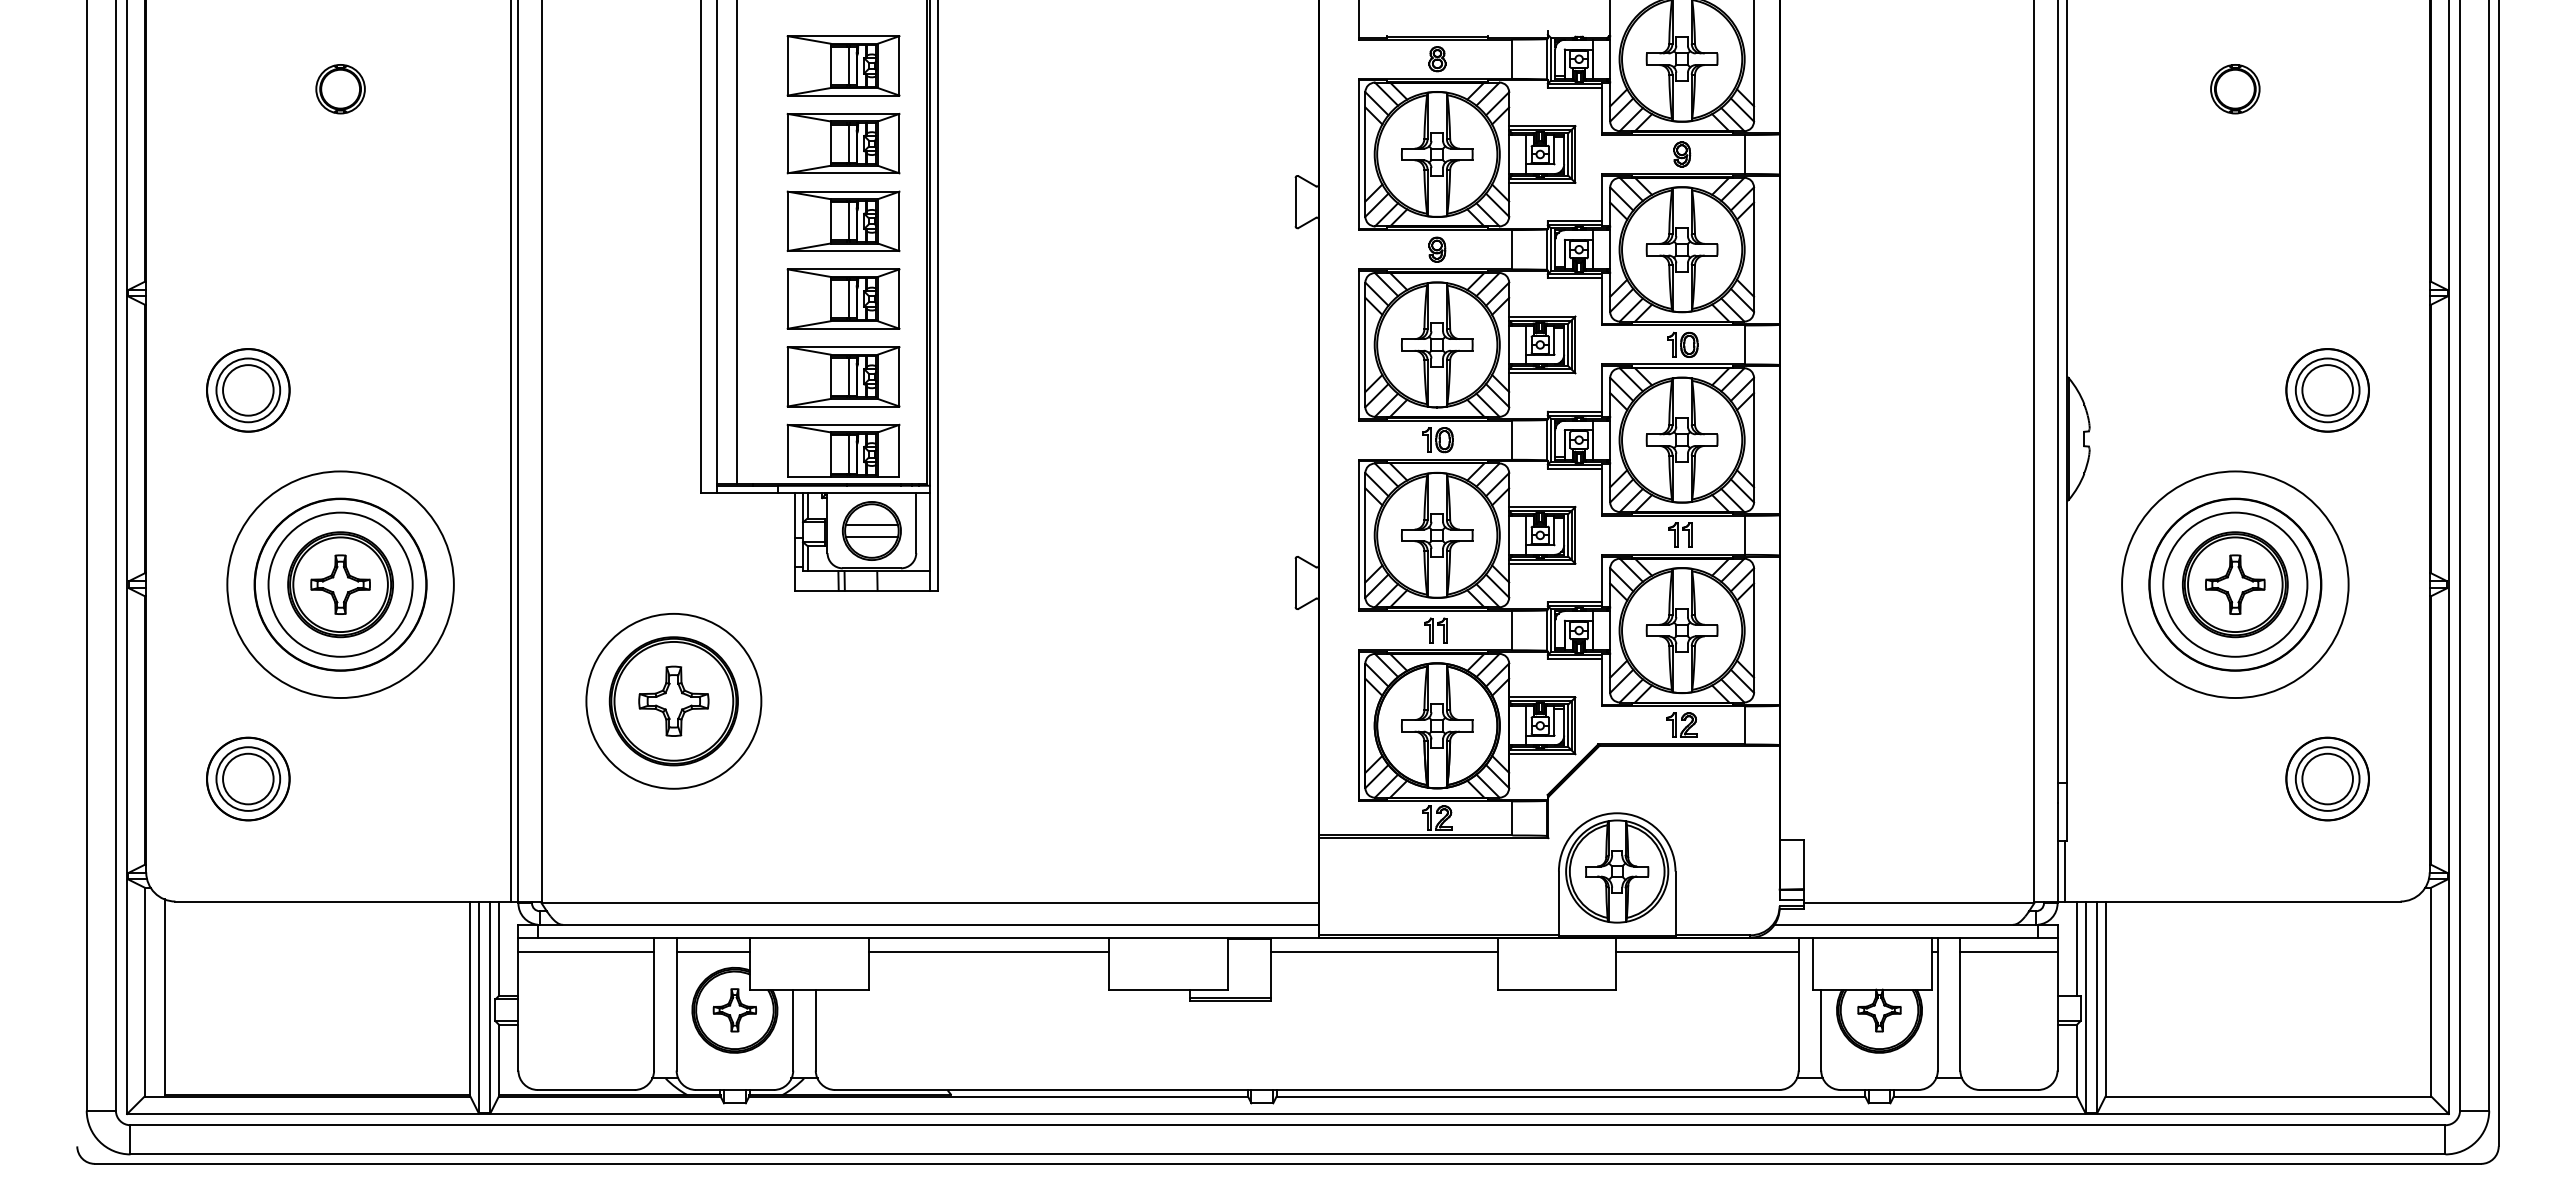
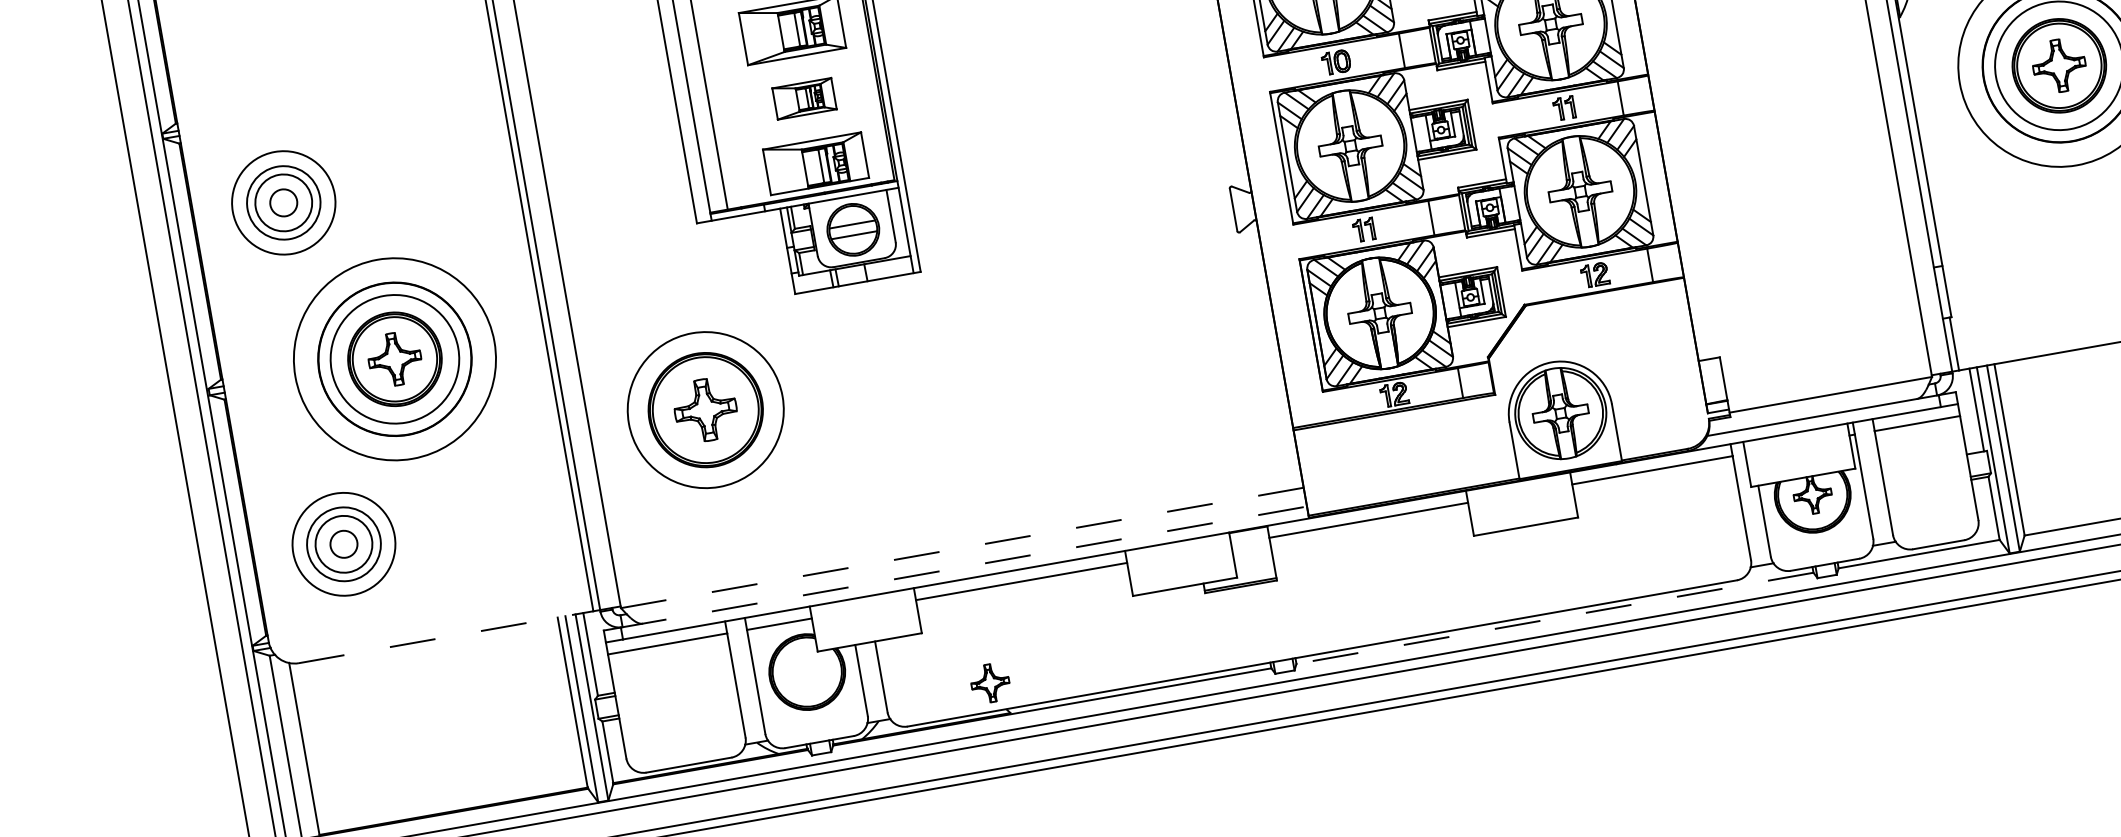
part: (843, 376) -> (804, 98), size x0.6
circle: (247, 390) -> (283, 203), size x1.4
circle: (248, 390) -> (283, 202), size x0.6
circle: (248, 778) -> (344, 543), size x0.6
circle: (248, 778) -> (344, 543), size x1.4
line: (343, 901) -> (446, 637), solid -> dashed
line: (930, 903) -> (962, 547), solid -> dashed
line: (928, 924) -> (964, 566), solid -> dashed
part: (734, 1010) -> (990, 683), moved
line: (1570, 1096) -> (1554, 618), solid -> dashed

